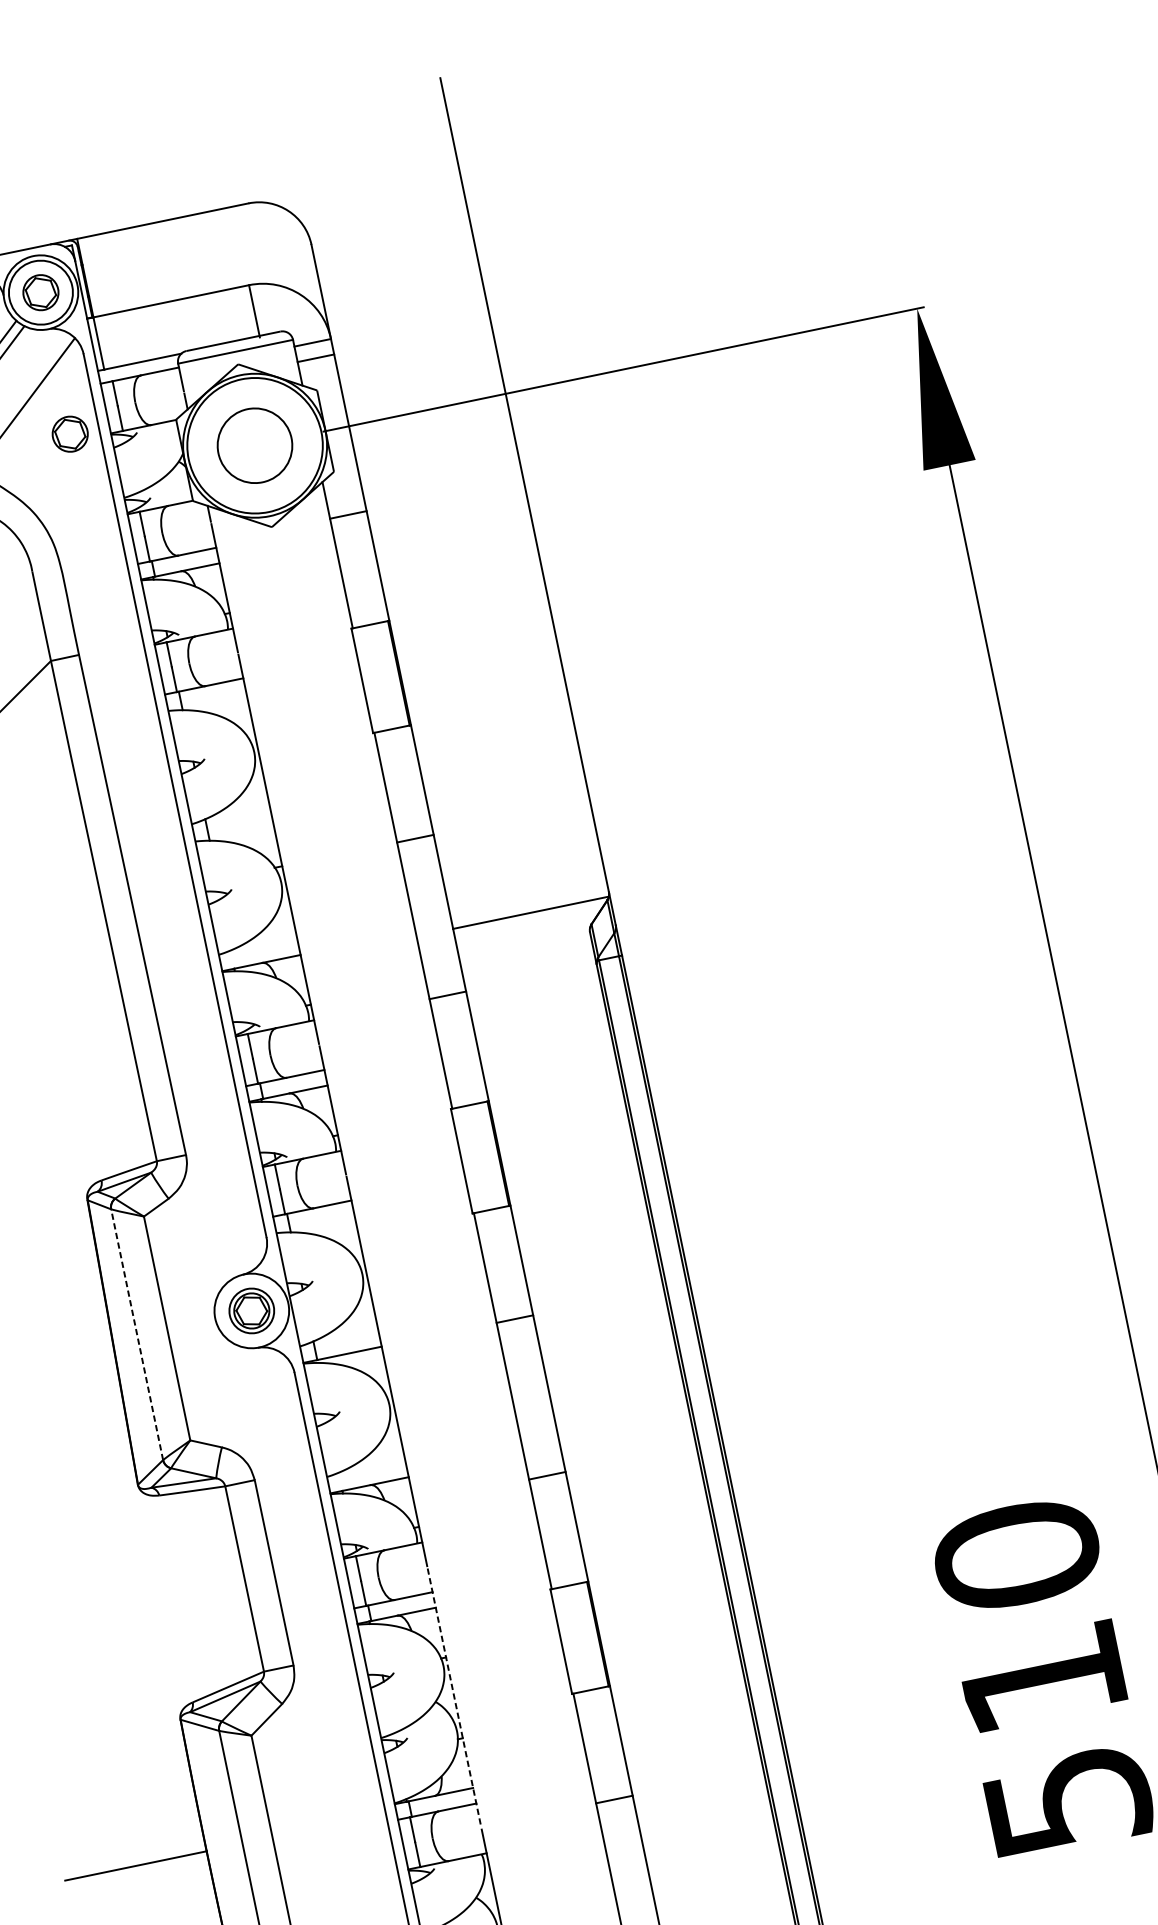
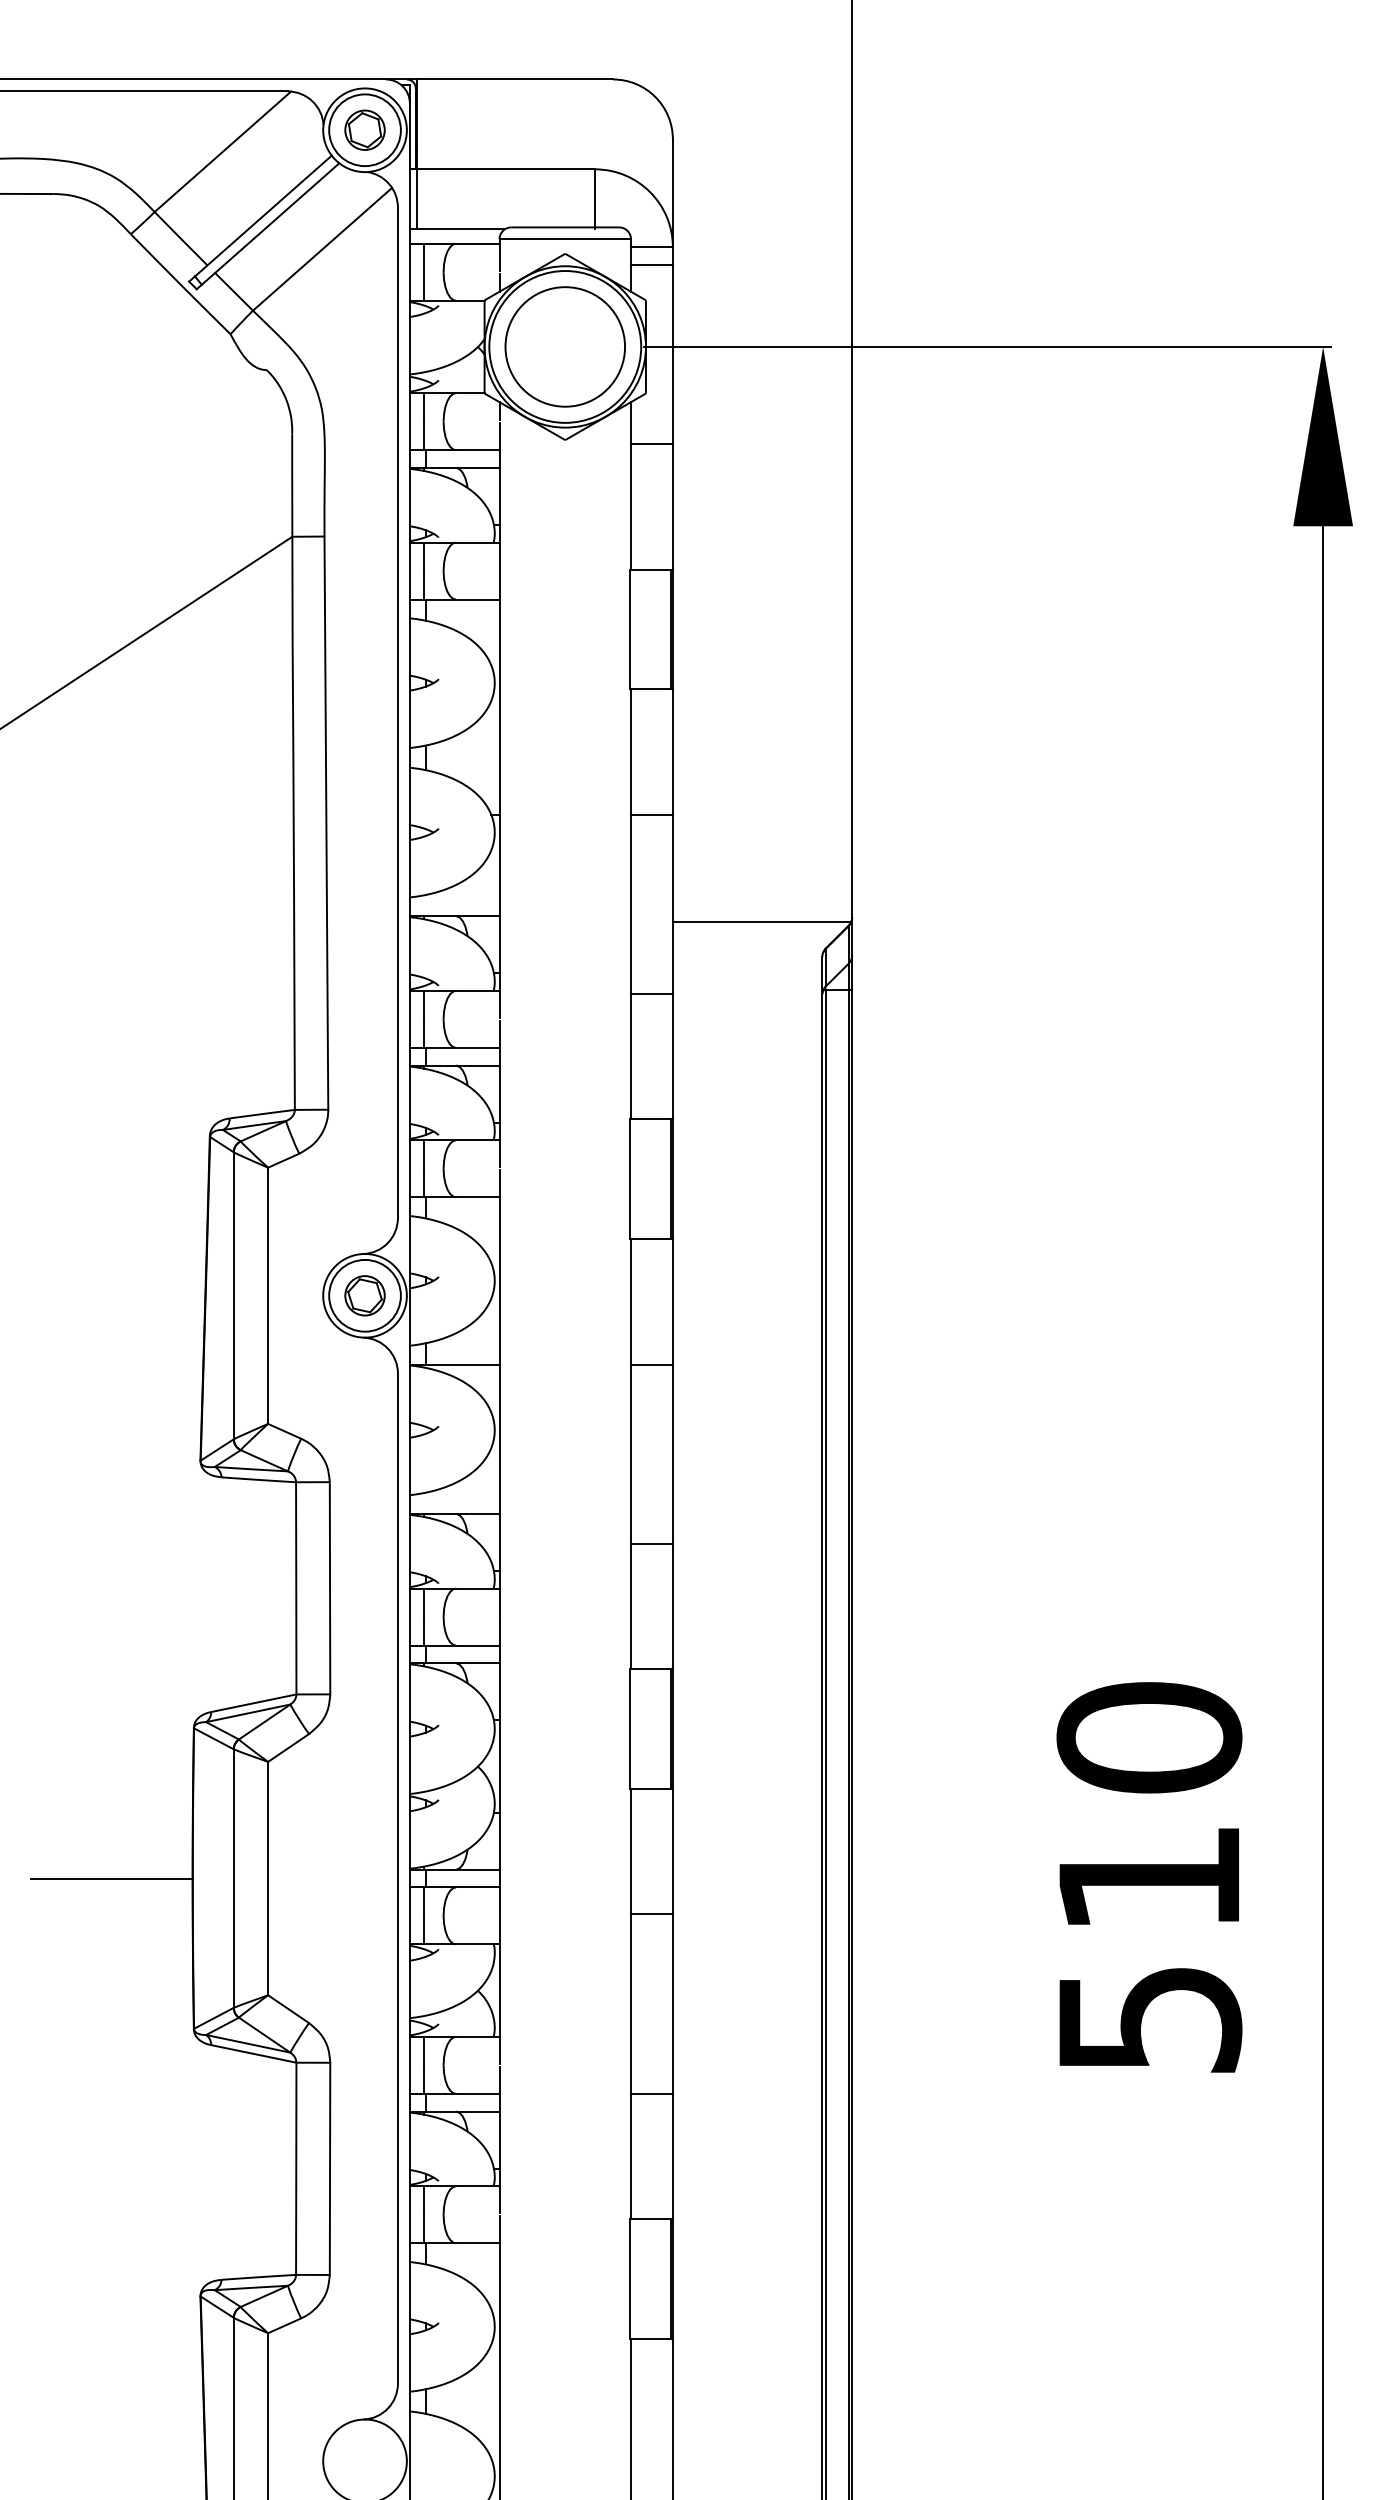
part: (69, 433) -> (364, 291), removed
circle: (254, 445) -> (564, 346), size x1.43
circle: (251, 1310) -> (364, 1295), size x1.43
line: (136, 1334) -> (233, 1295), dashed -> solid
line: (454, 1698) -> (499, 1767), dashed -> solid

